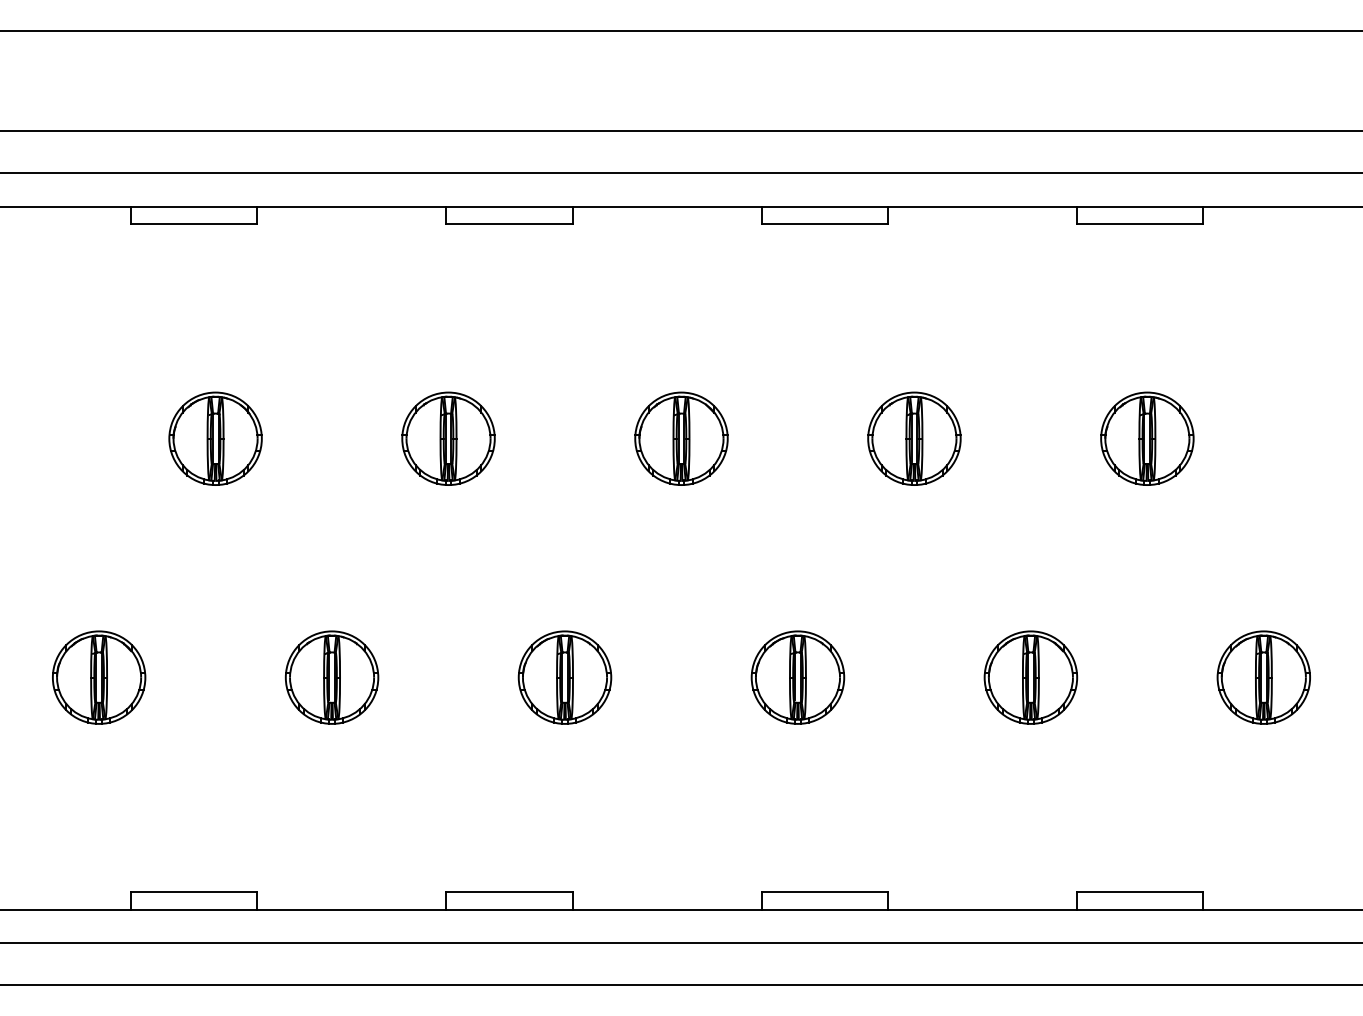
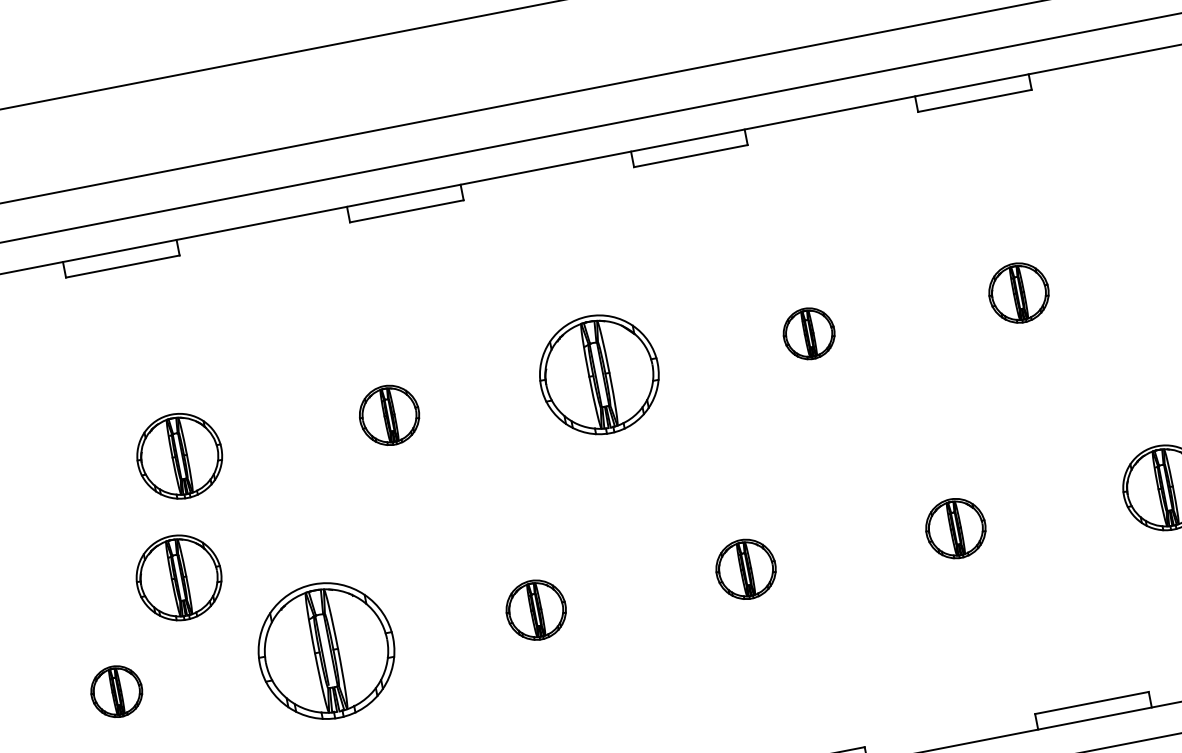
part: (448, 438) -> (389, 415), size x0.7
part: (681, 438) -> (599, 374), size x1.4
part: (914, 438) -> (809, 333), size x0.6
part: (1147, 438) -> (1019, 292), size x0.7
part: (189, 568) -> (178, 577), added
part: (99, 677) -> (116, 691), size x0.6
part: (331, 677) -> (325, 650), size x1.6
part: (564, 677) -> (535, 610), size x0.7
part: (797, 677) -> (745, 569), size x0.7
part: (1030, 677) -> (955, 528), size x0.7

